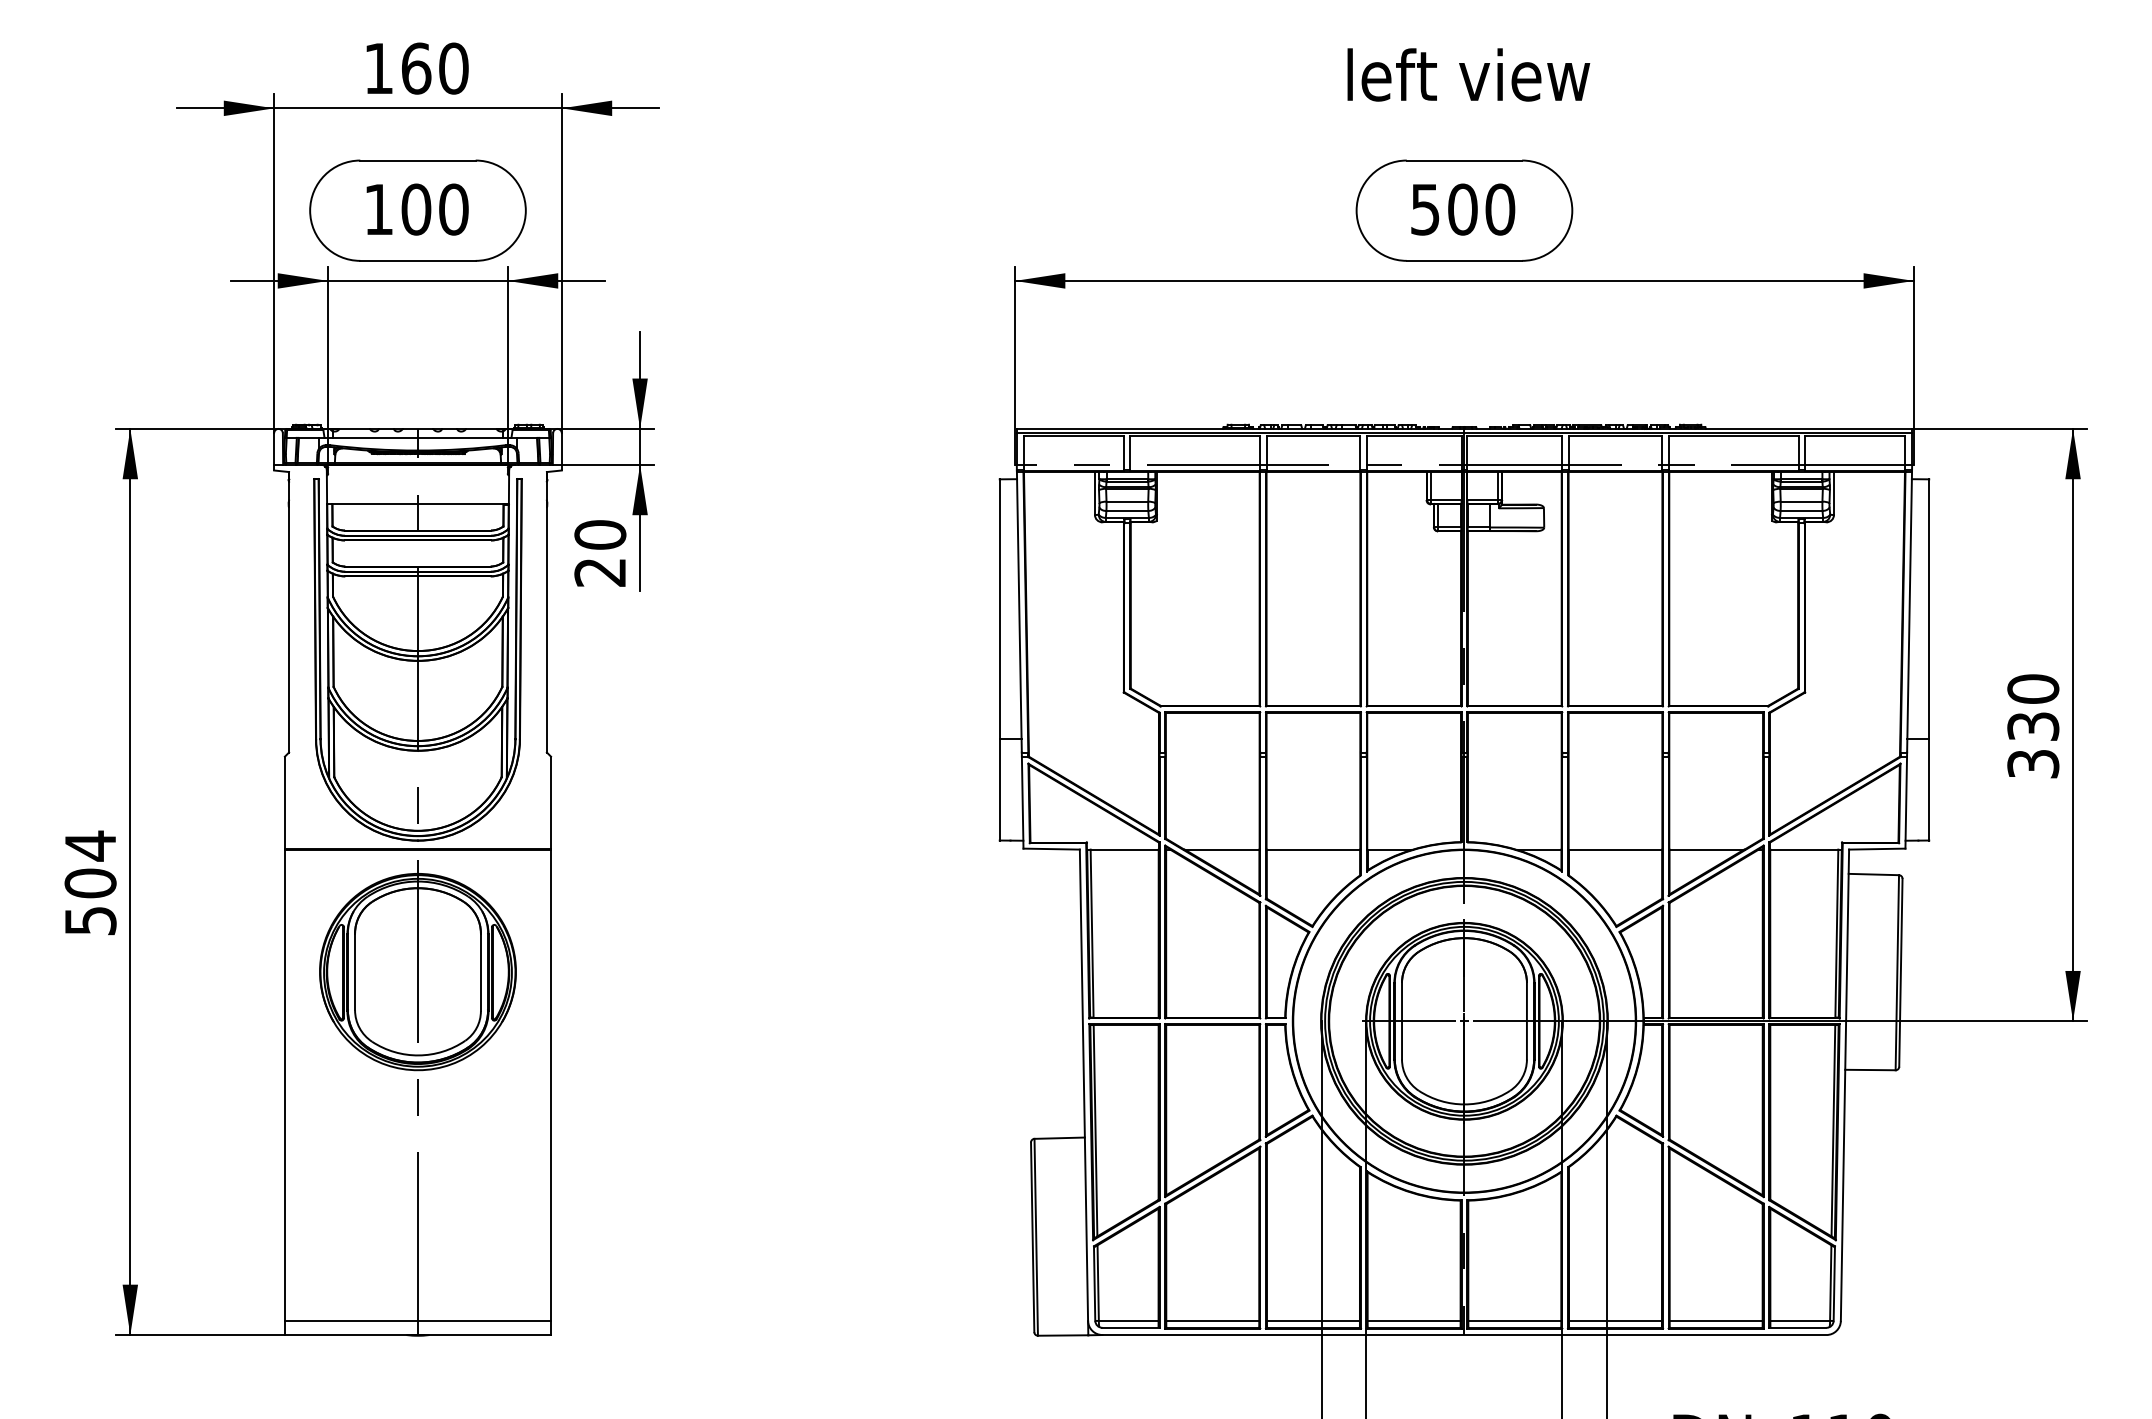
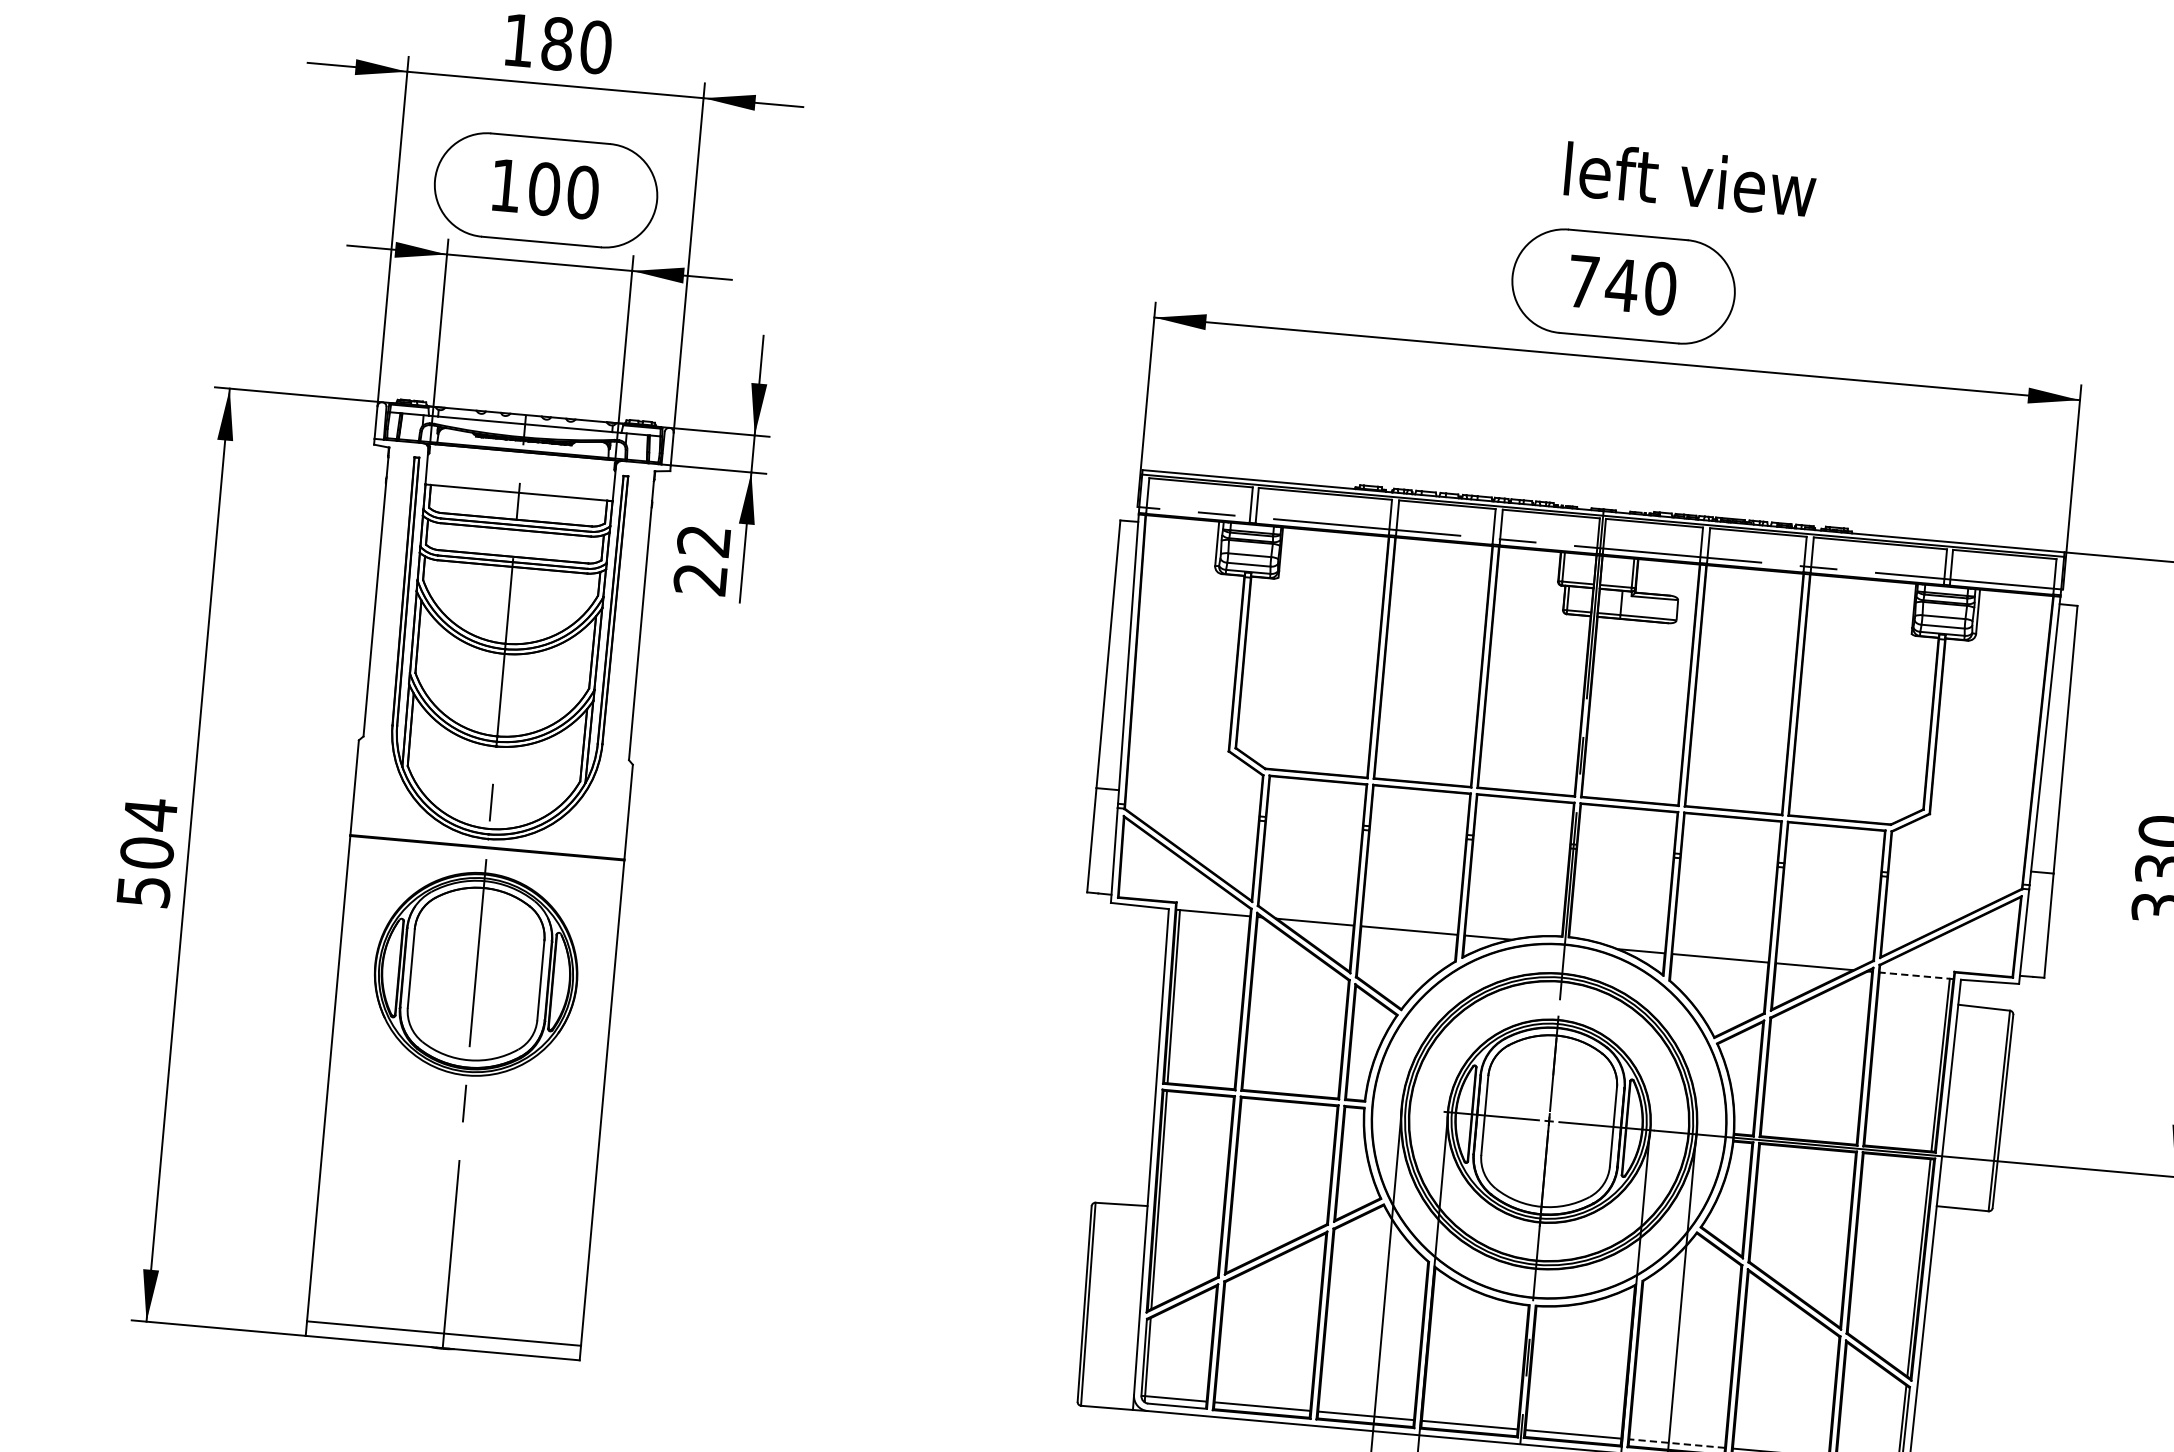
text: (416, 68) -> (557, 43), 160 -> 180
text: (1468, 74) -> (1690, 179), moved
text: (1444, 209) -> (1603, 283), 500 -> 740
text: (600, 534) -> (704, 540), 20 -> 22
line: (1806, 849) -> (1917, 975), solid -> dashed
line: (1615, 1320) -> (1677, 1443), solid -> dashed

